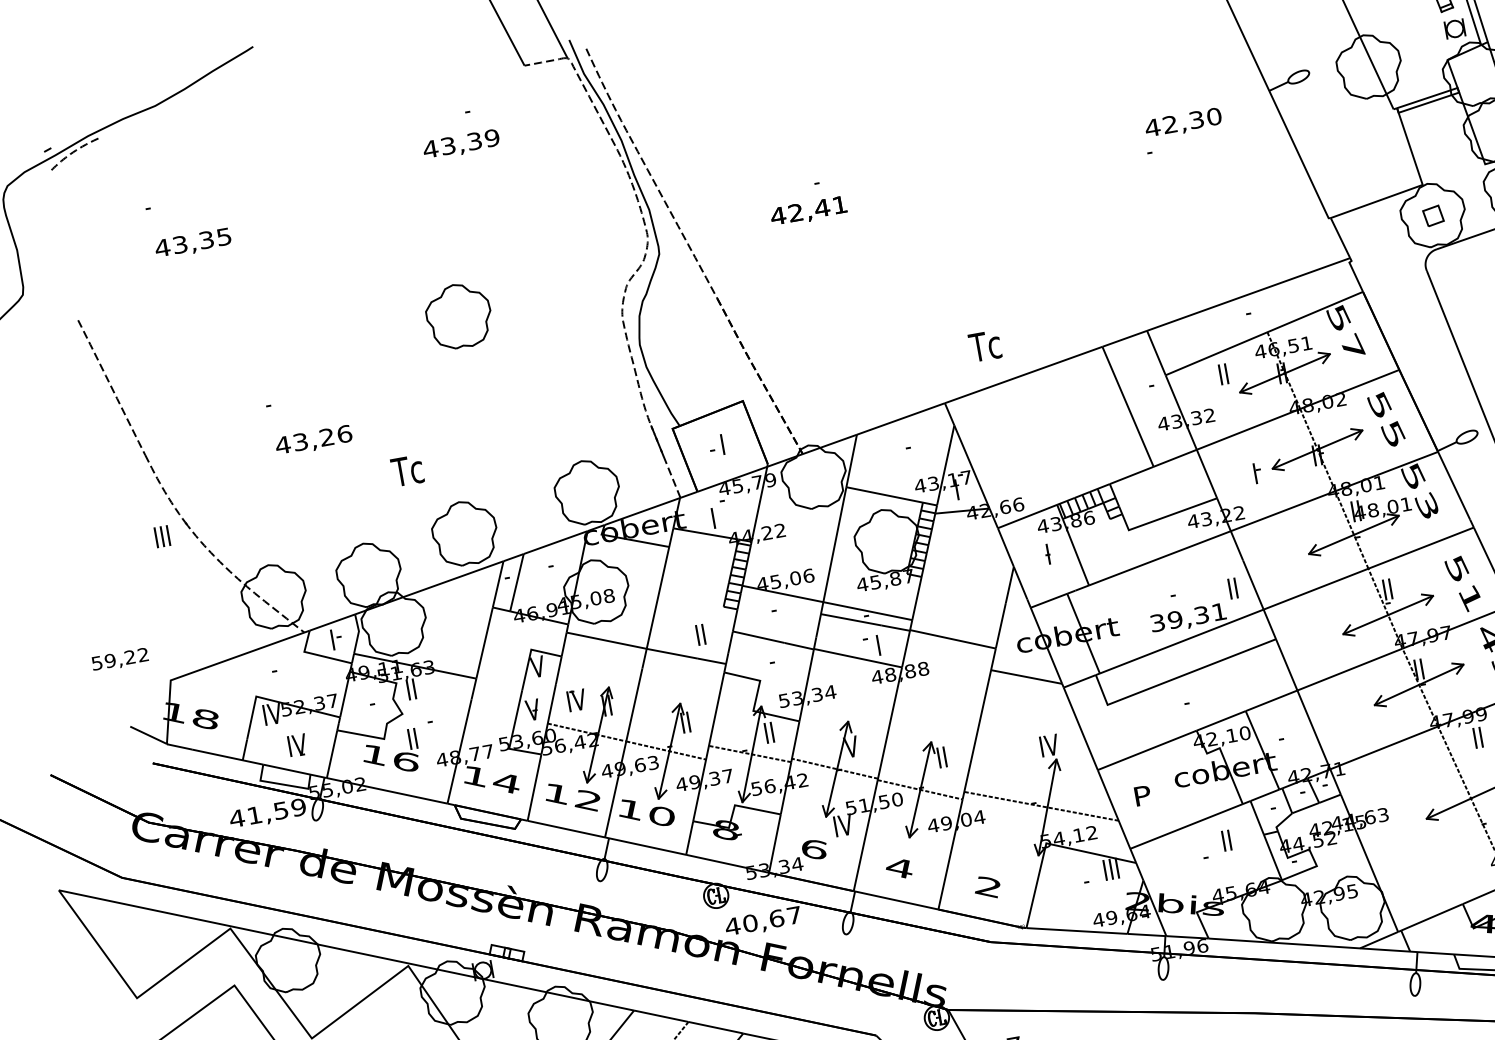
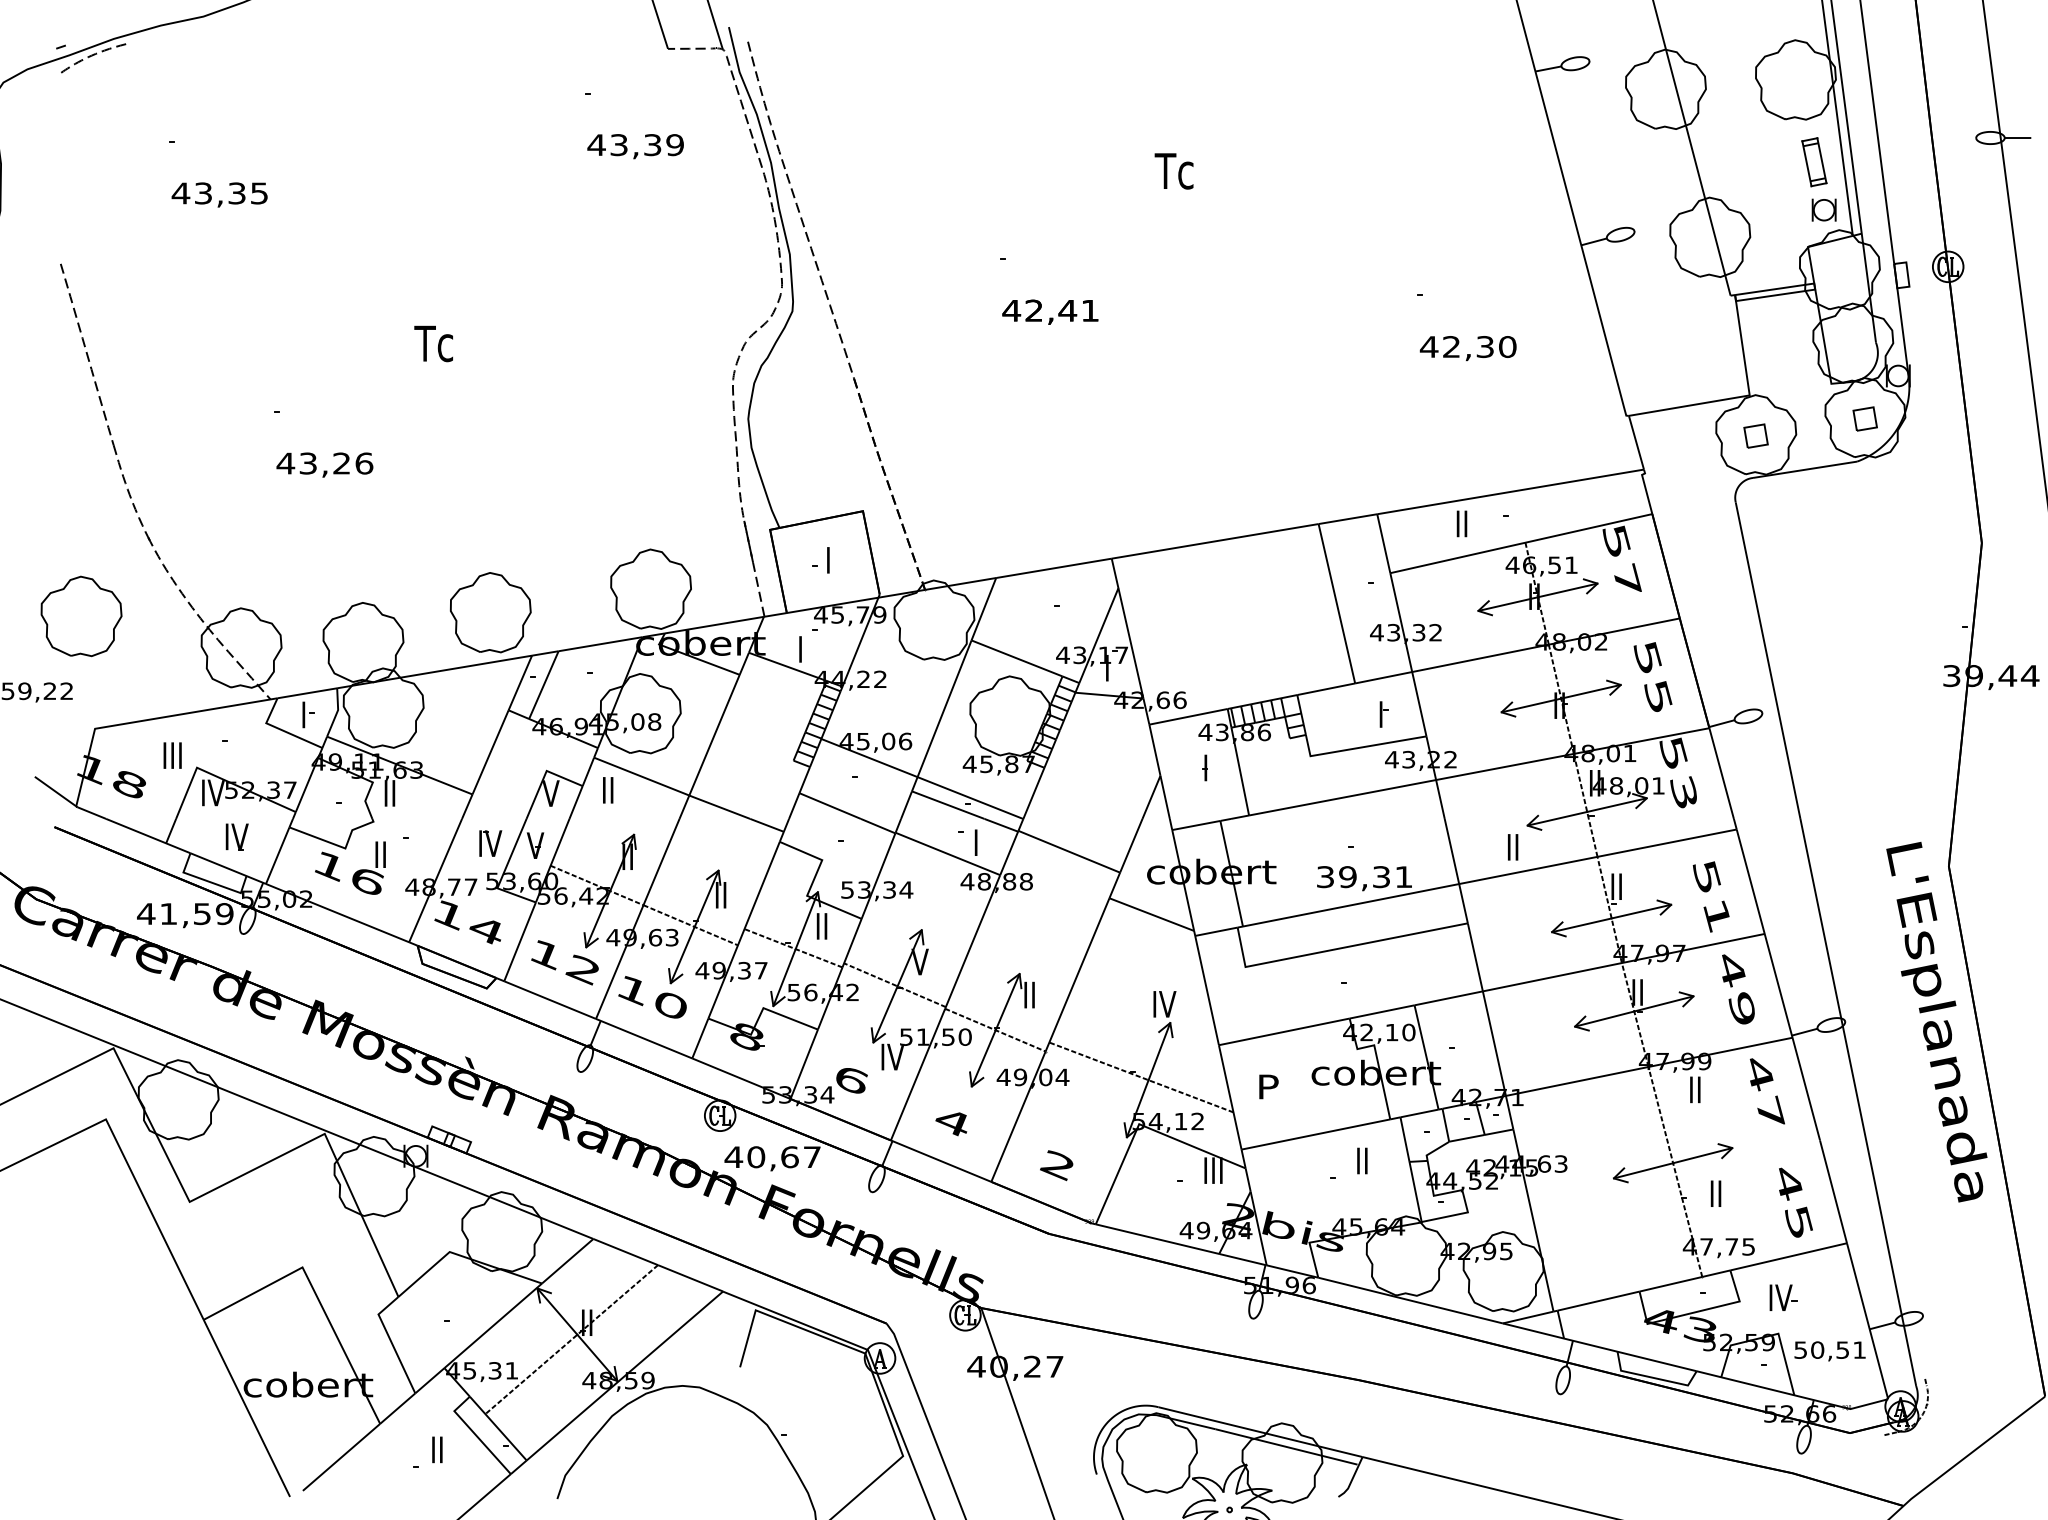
text: (1182, 123) -> (1467, 348), moved
text: (461, 144) -> (635, 146), moved
text: (808, 211) -> (1050, 311), moved
part: (458, 316) -> (81, 616), moved
text: (984, 346) -> (1173, 171), moved
text: (1223, 374) -> (1461, 523), moved
text: (407, 470) -> (433, 343), moved
part: (1257, 473) -> (1383, 714), moved
text: (162, 536) -> (172, 755), moved
text: (1233, 588) -> (1513, 847), moved
text: (701, 634) -> (608, 790), moved
part: (576, 700) -> (490, 843), moved

